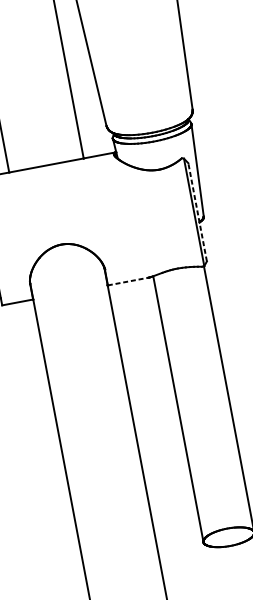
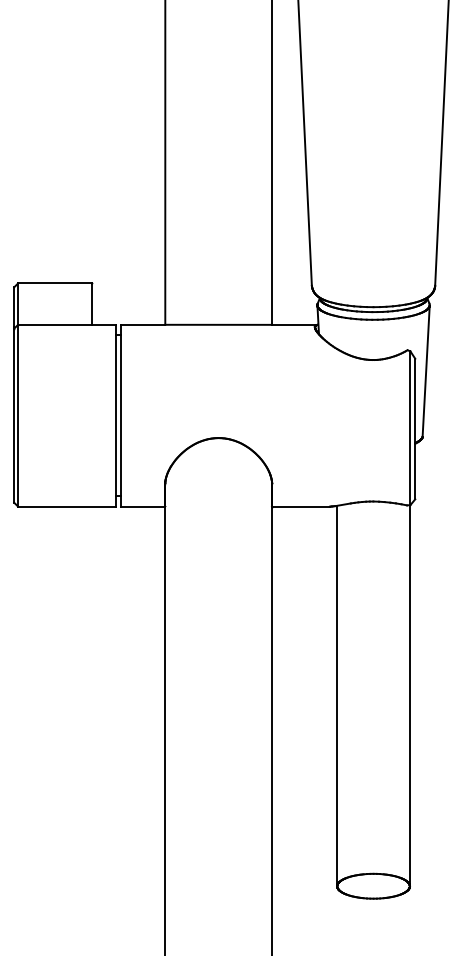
line: (197, 211) -> (415, 428), dashed -> solid
line: (128, 281) -> (301, 506), dashed -> solid

